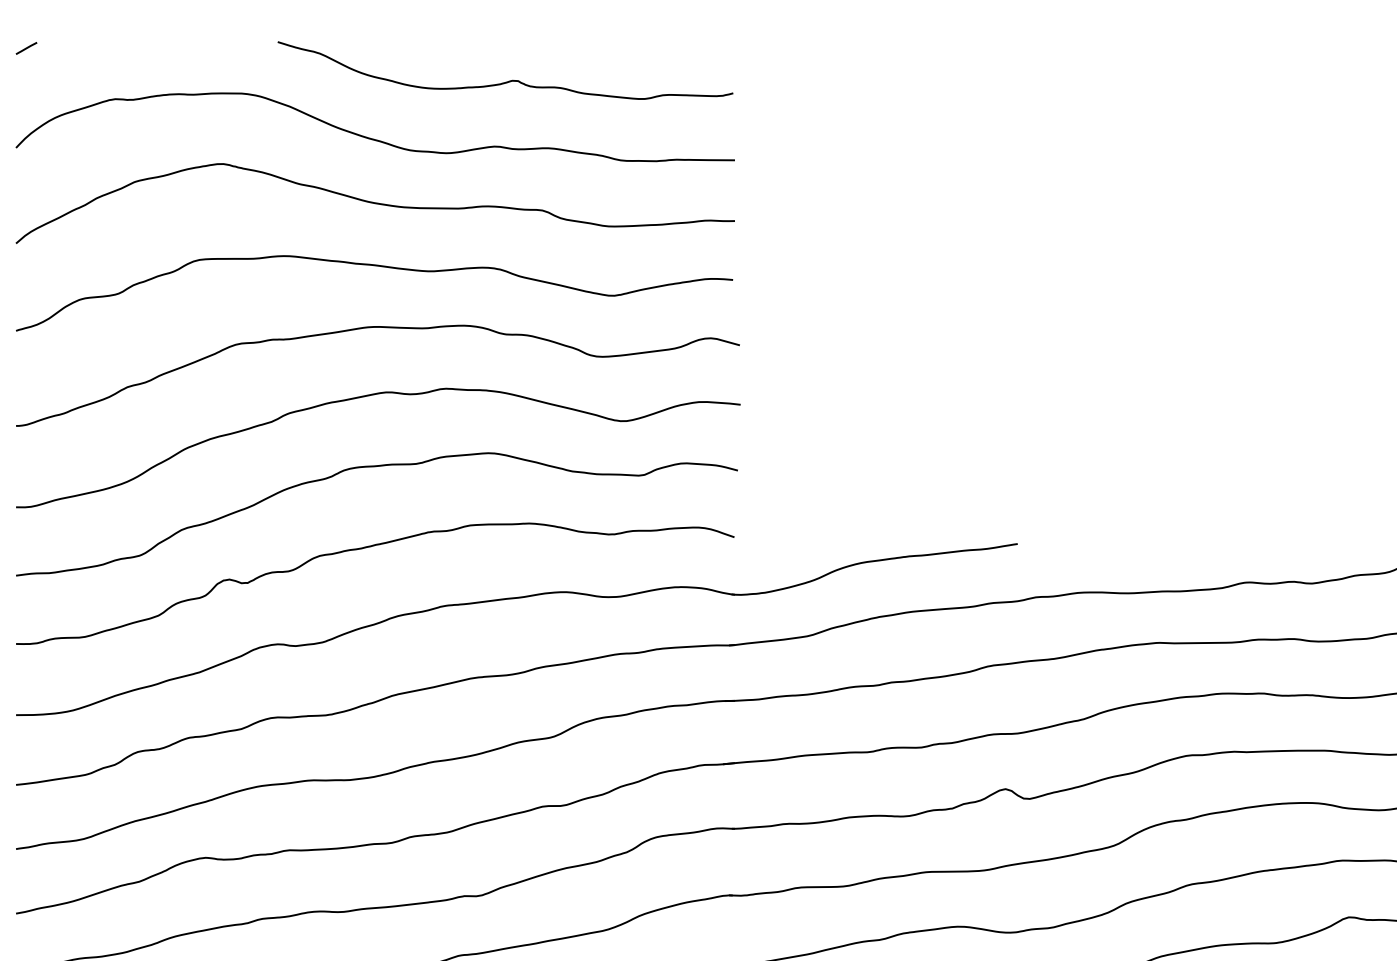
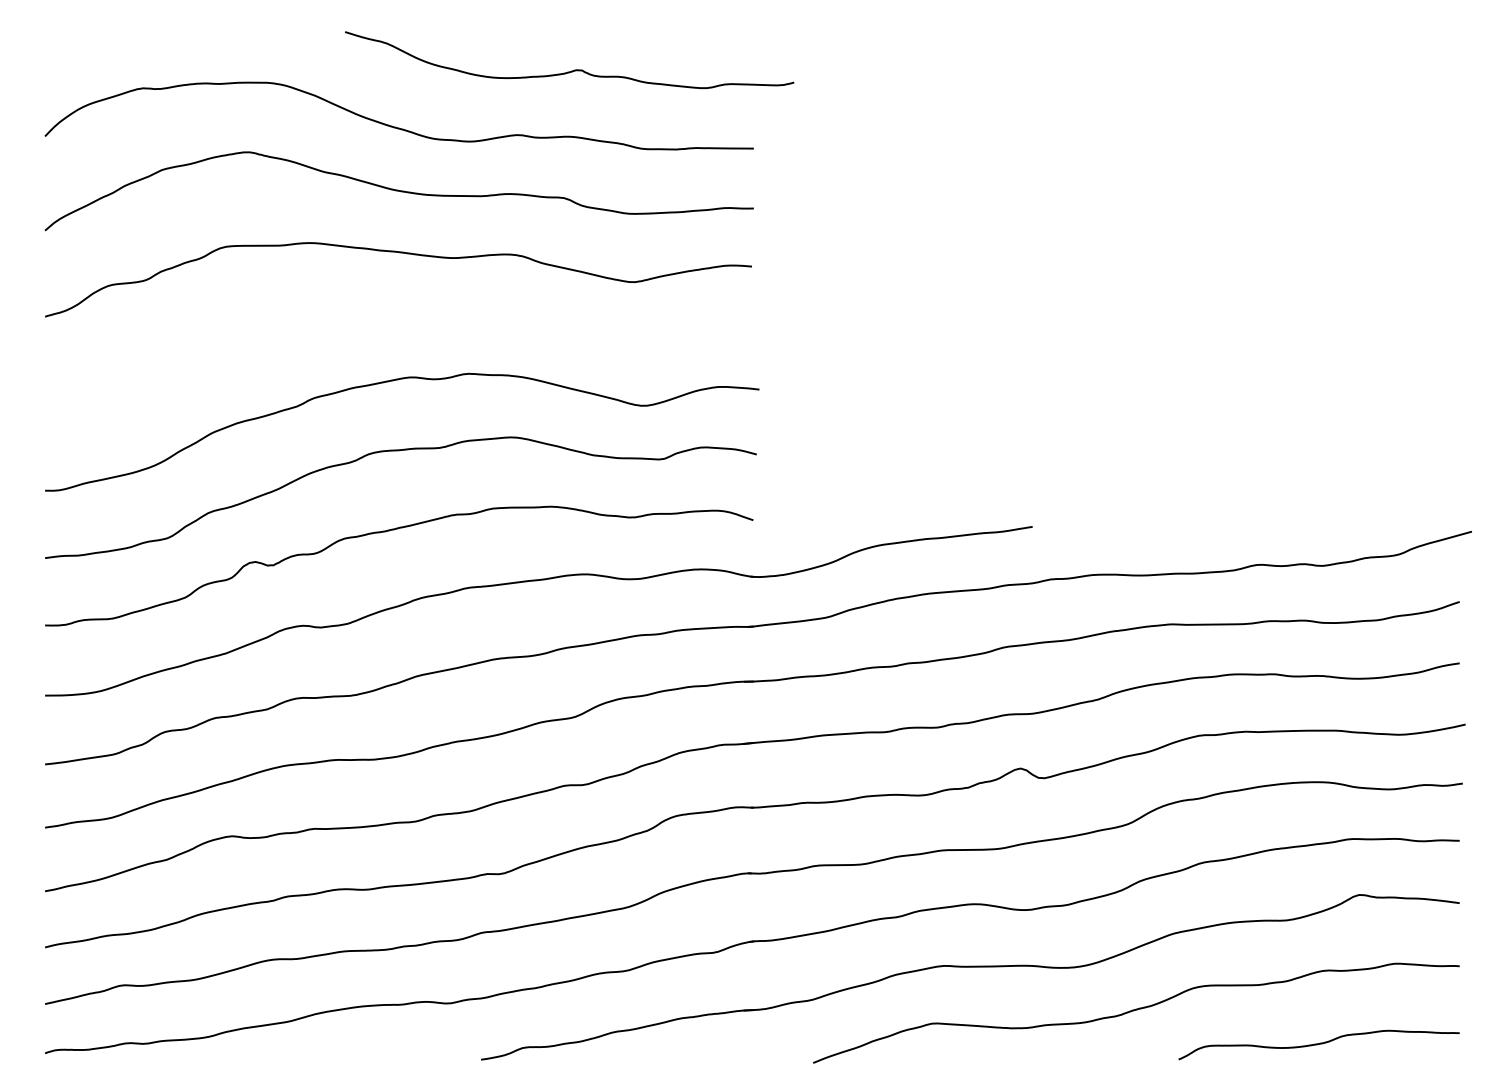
line: (25, 48) -> (54, 38), removed
curve: (507, 81) -> (571, 70), moved
curve: (369, 328) -> (393, 314), removed

